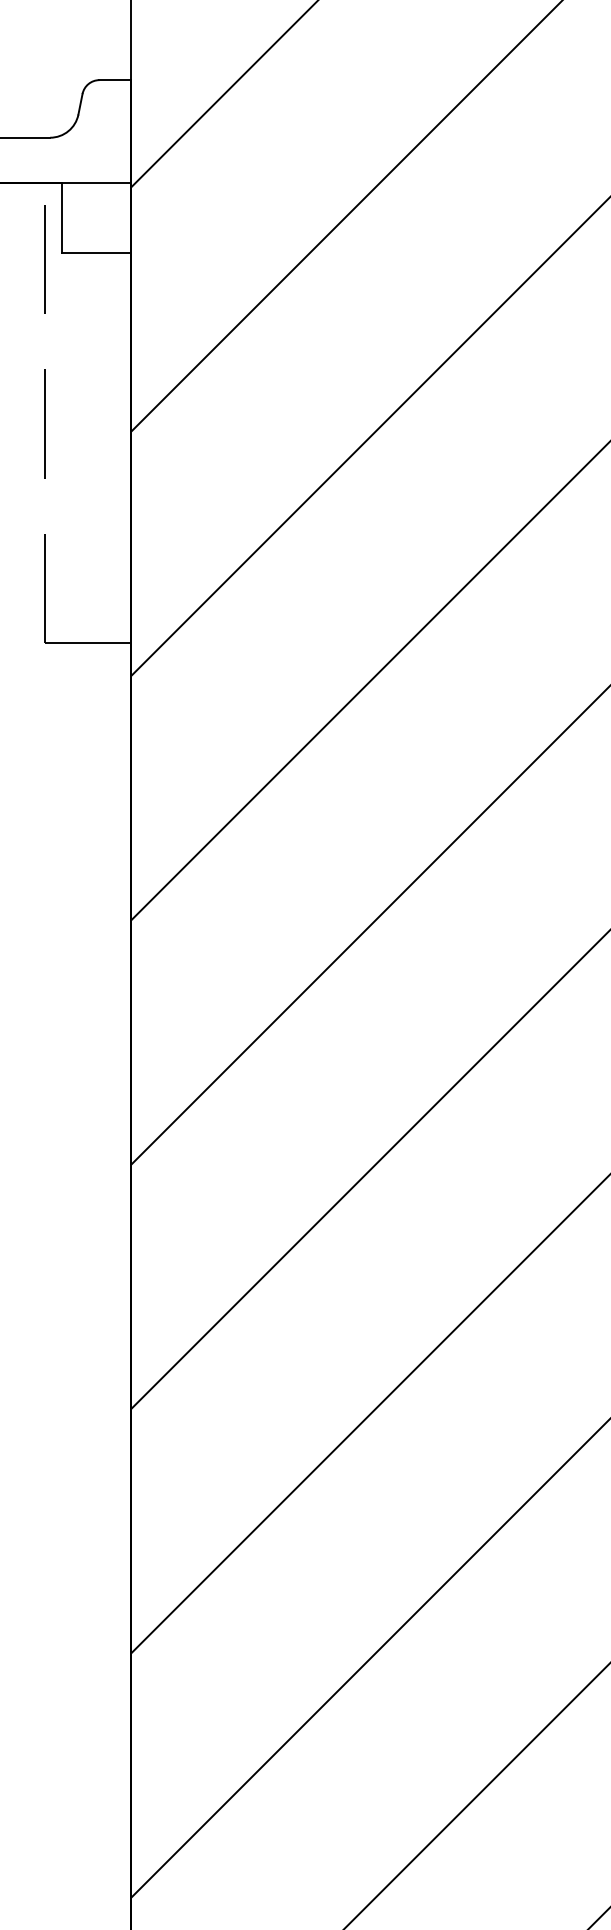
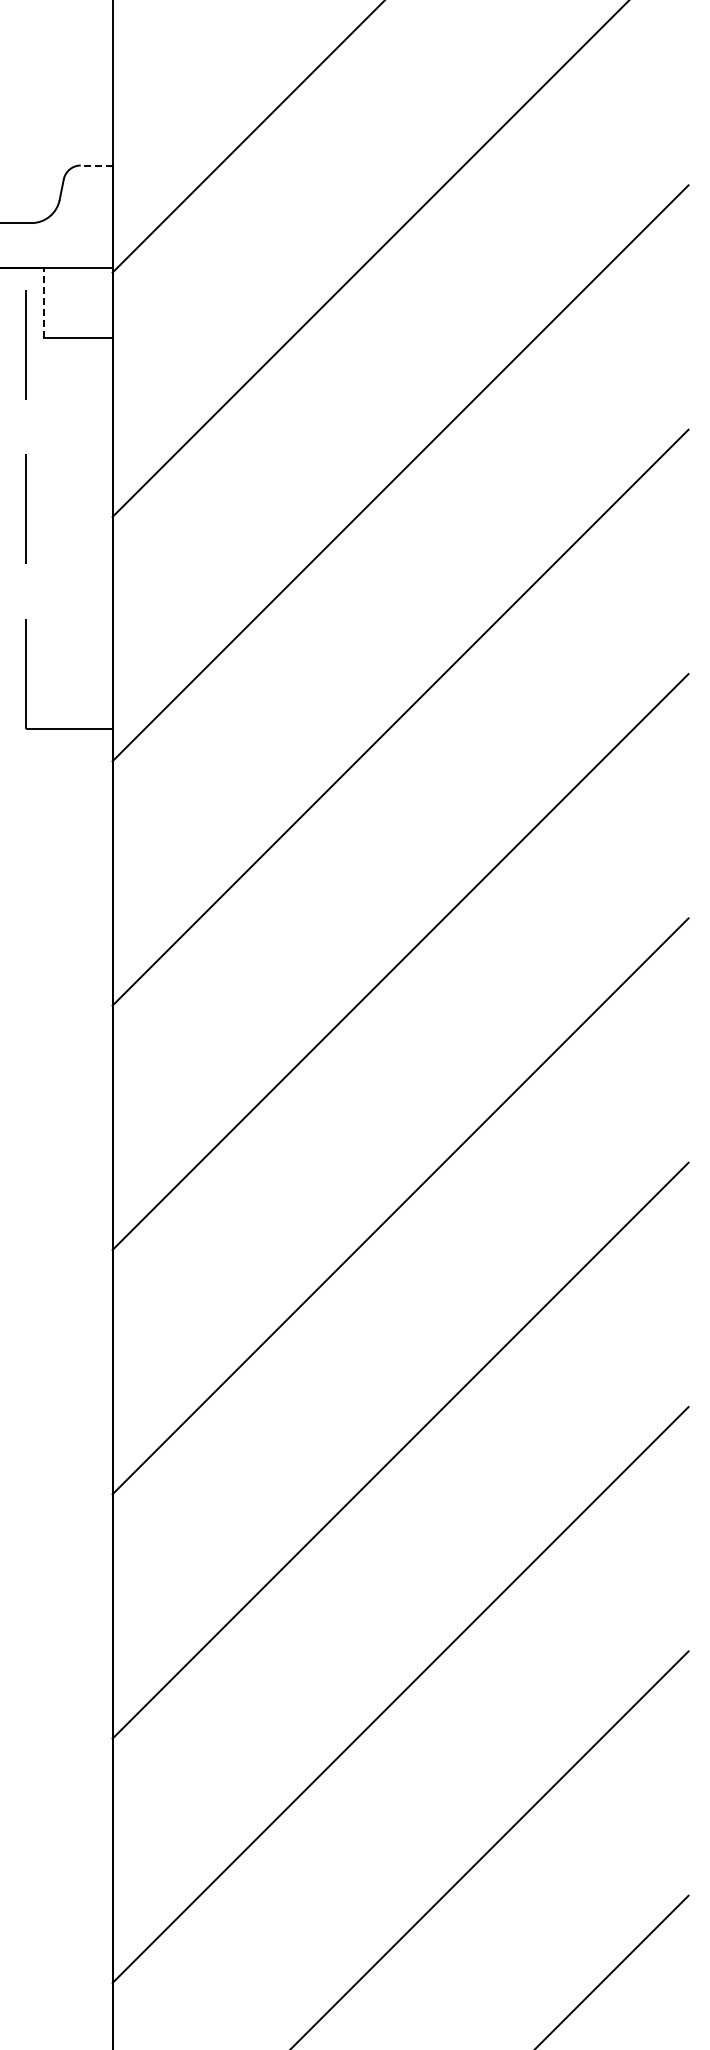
line: (115, 80) -> (96, 165), solid -> dashed
line: (62, 217) -> (43, 302), solid -> dashed

